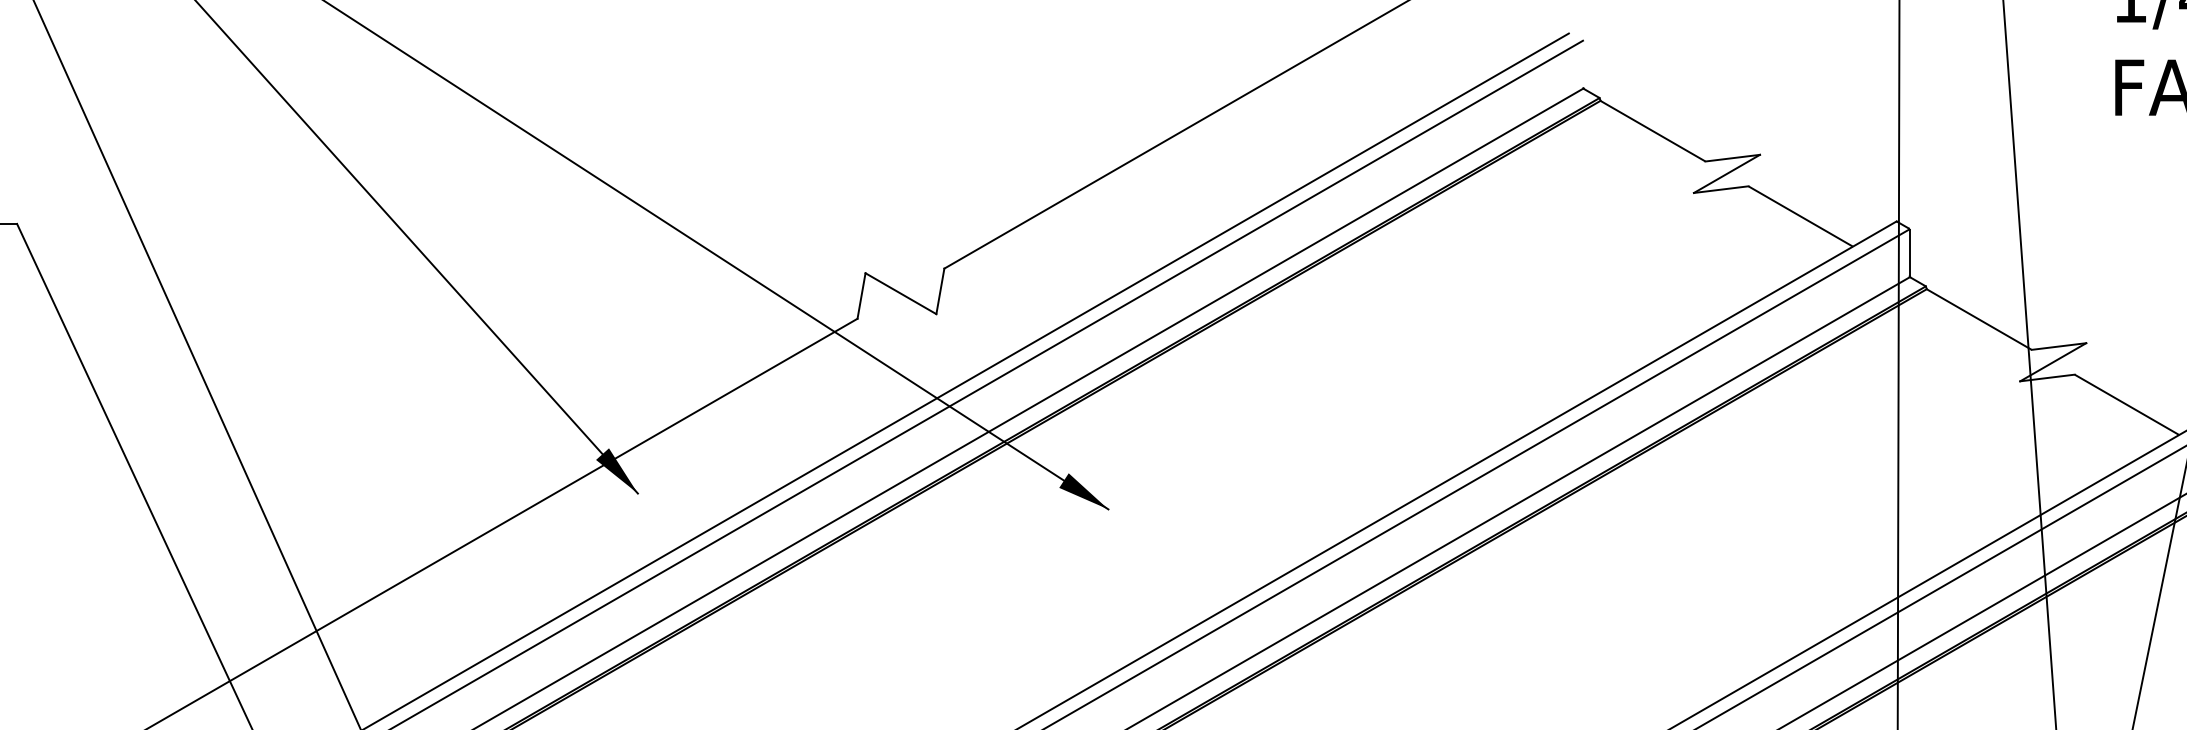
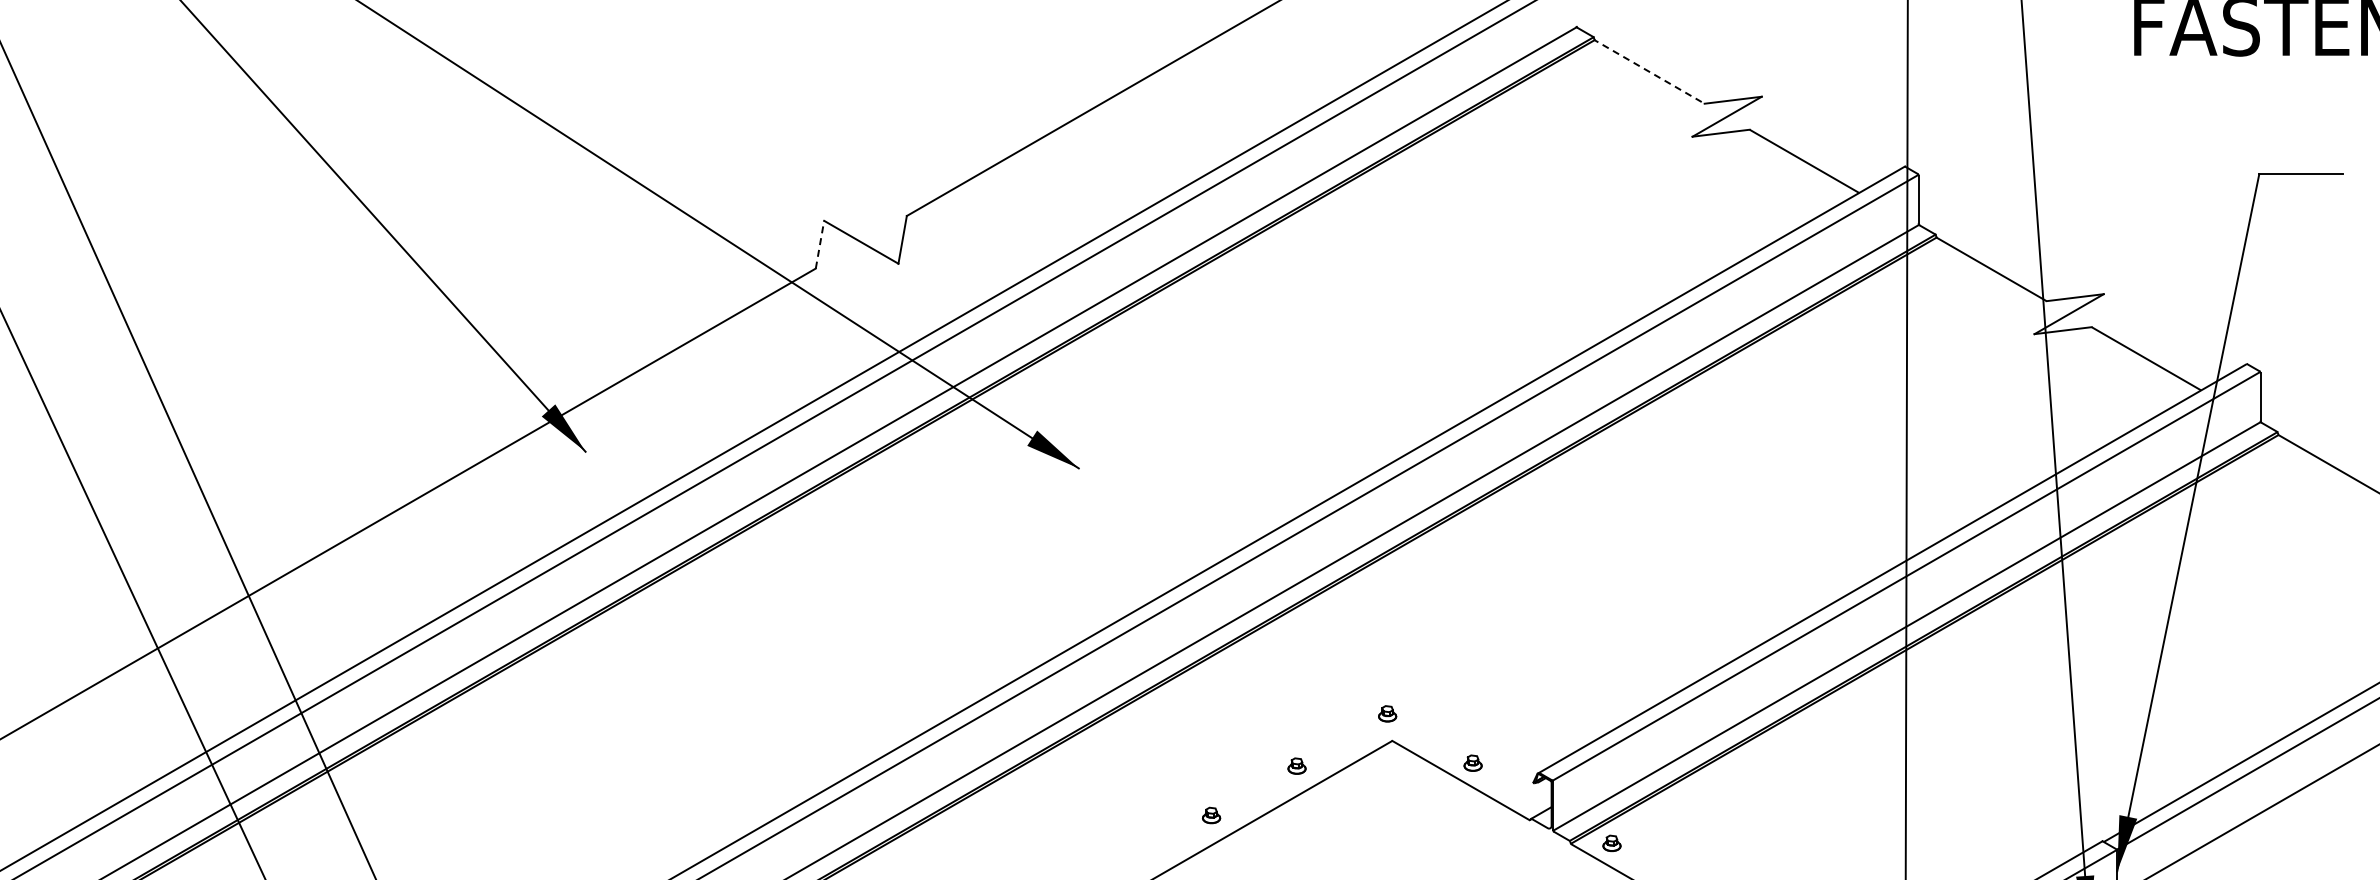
line: (1649, 128) -> (1645, 69), solid -> dashed
line: (862, 295) -> (820, 244), solid -> dashed

